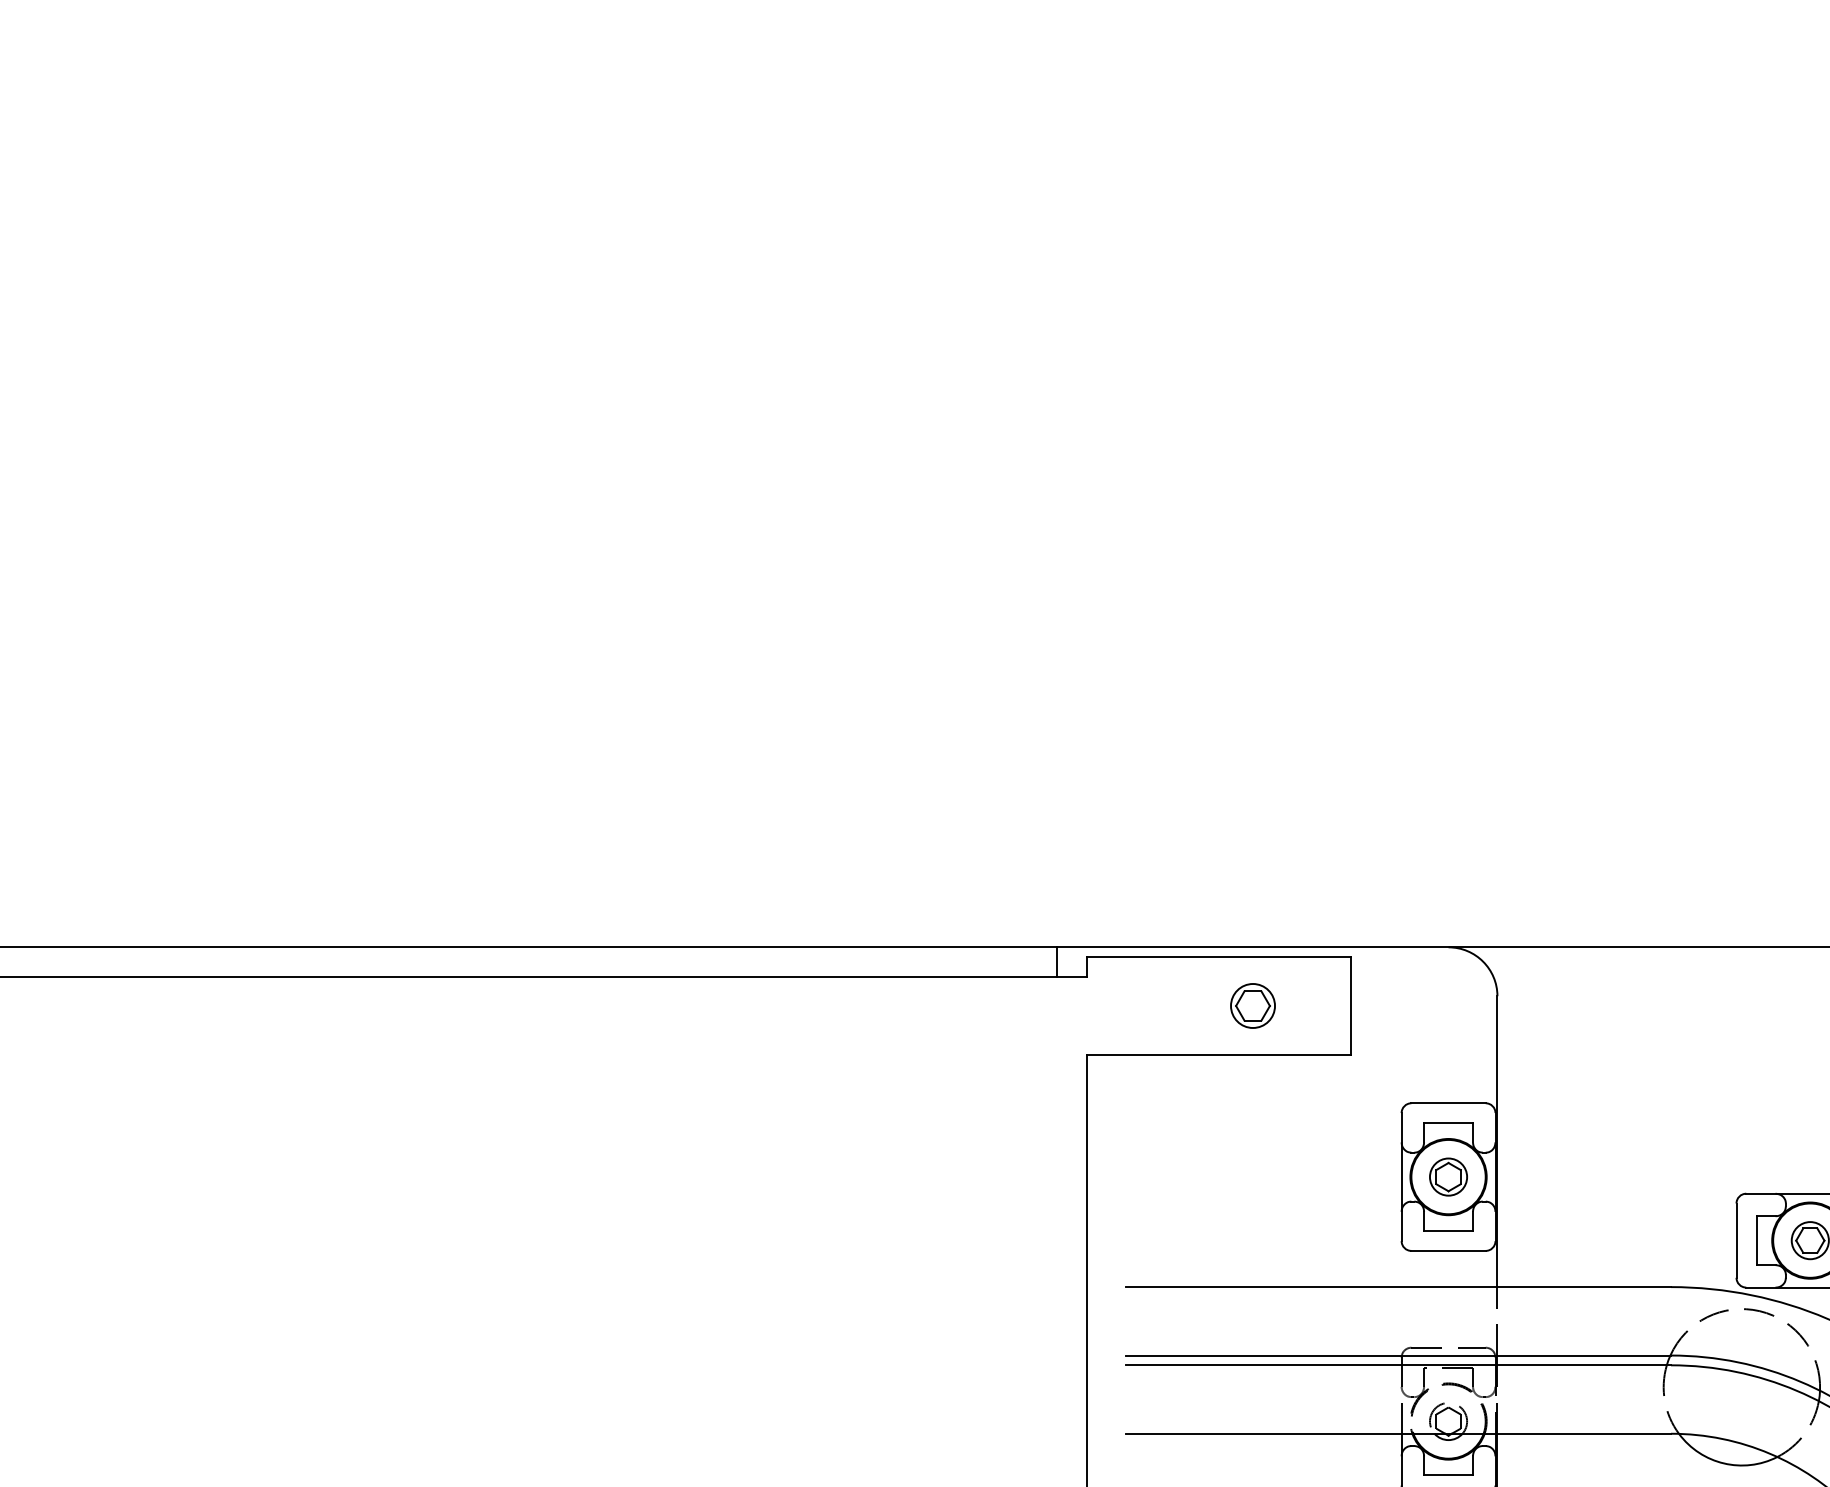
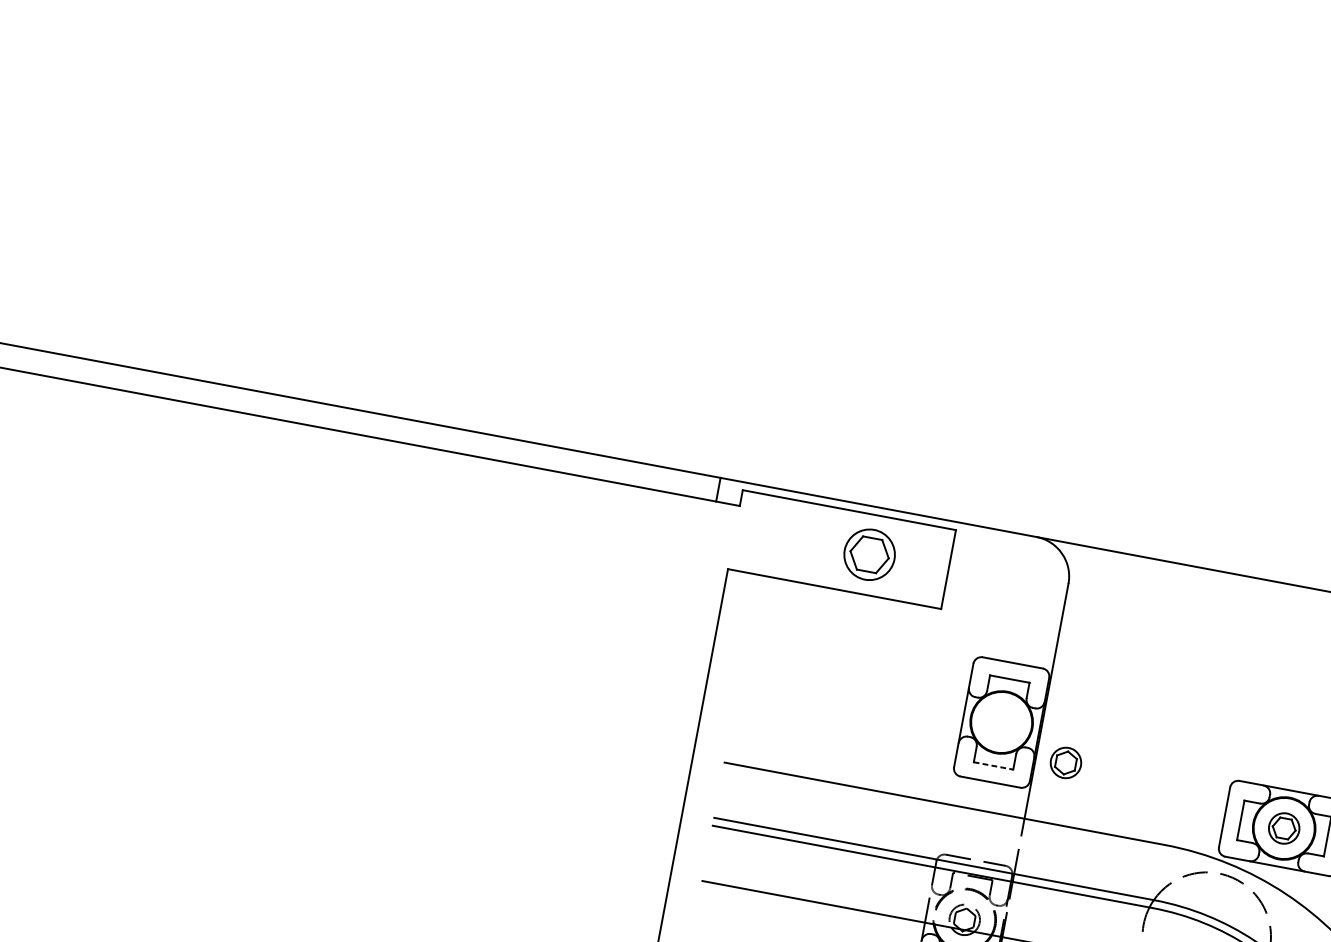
part: (1252, 1005) -> (869, 554), size x1.4
part: (1448, 1176) -> (1066, 762), moved
line: (1448, 1230) -> (993, 765), solid -> dashed

